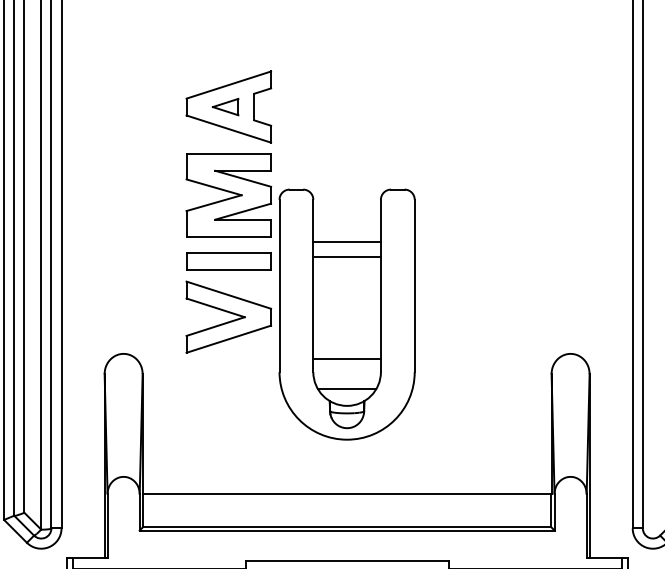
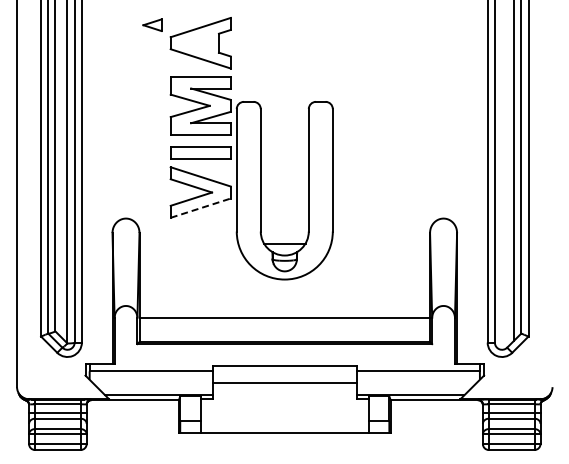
part: (225, 106) -> (152, 24), moved
line: (346, 242) -> (284, 139), removed
line: (346, 256) -> (284, 149), removed
line: (228, 339) -> (200, 208), solid -> dashed
line: (346, 357) -> (284, 221), removed

